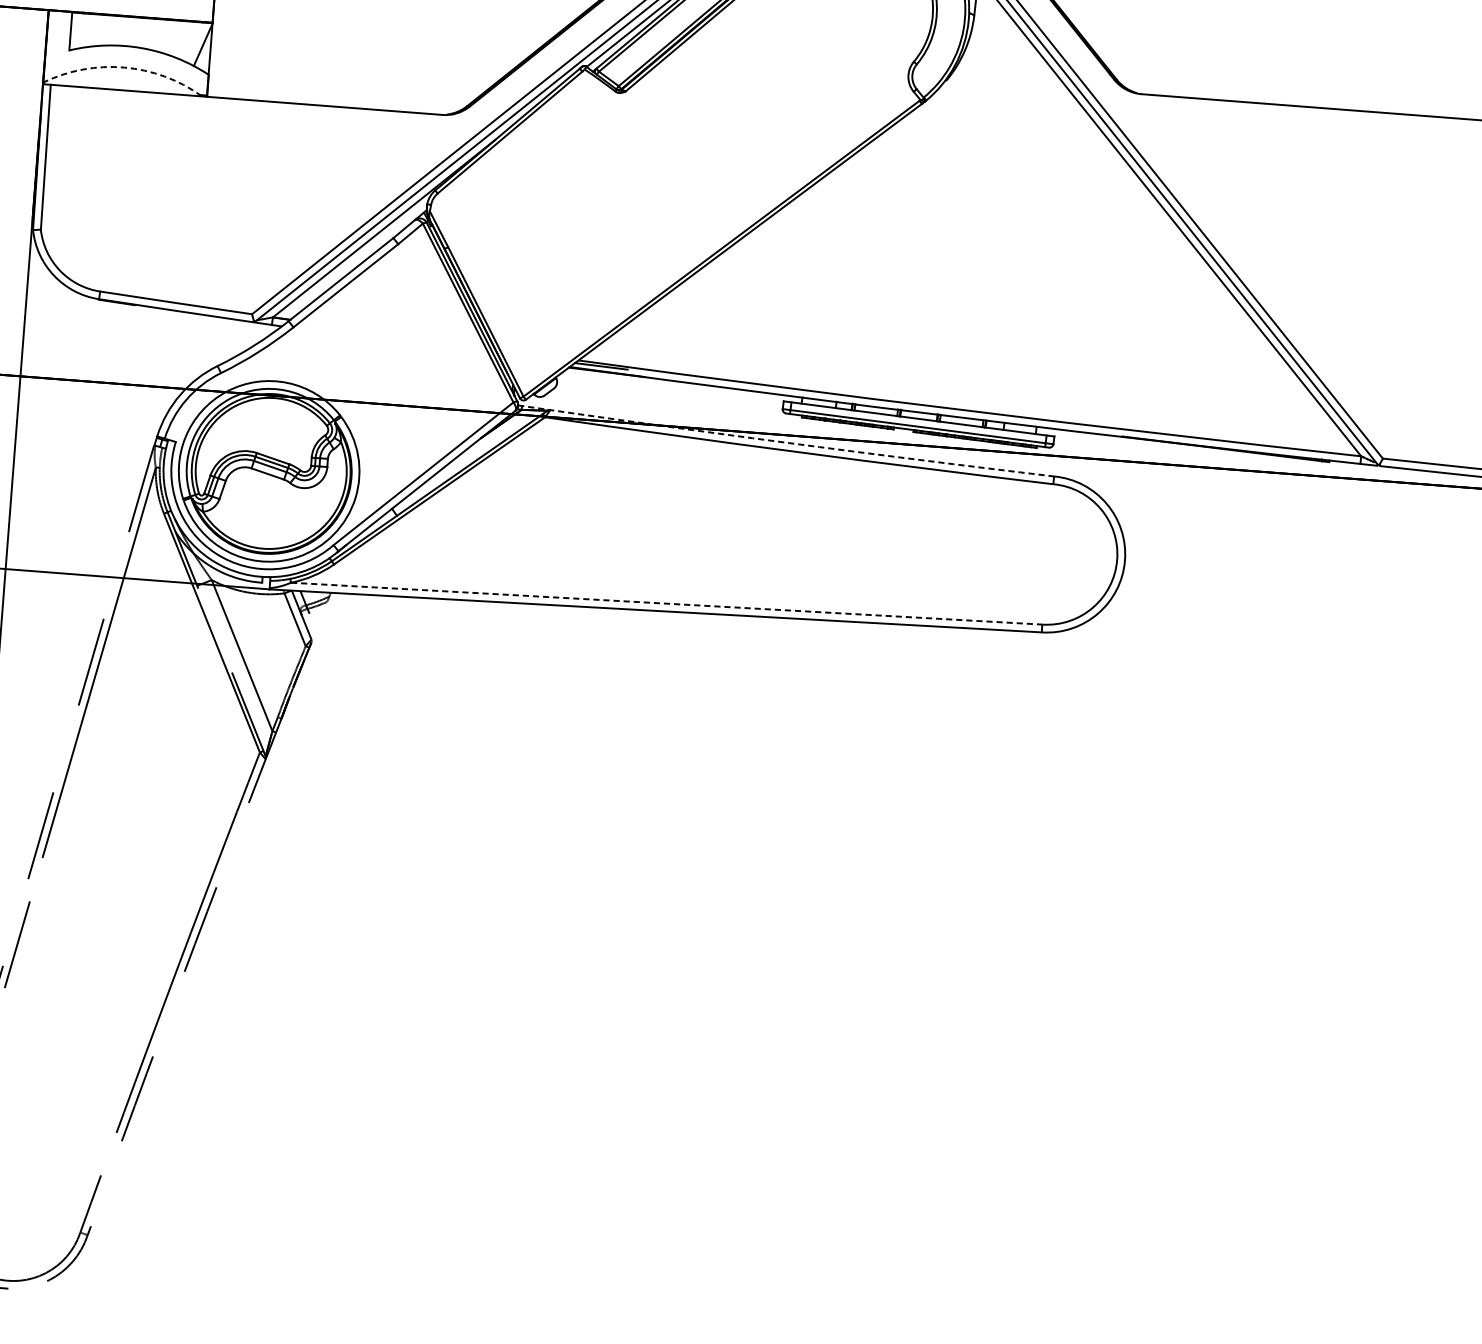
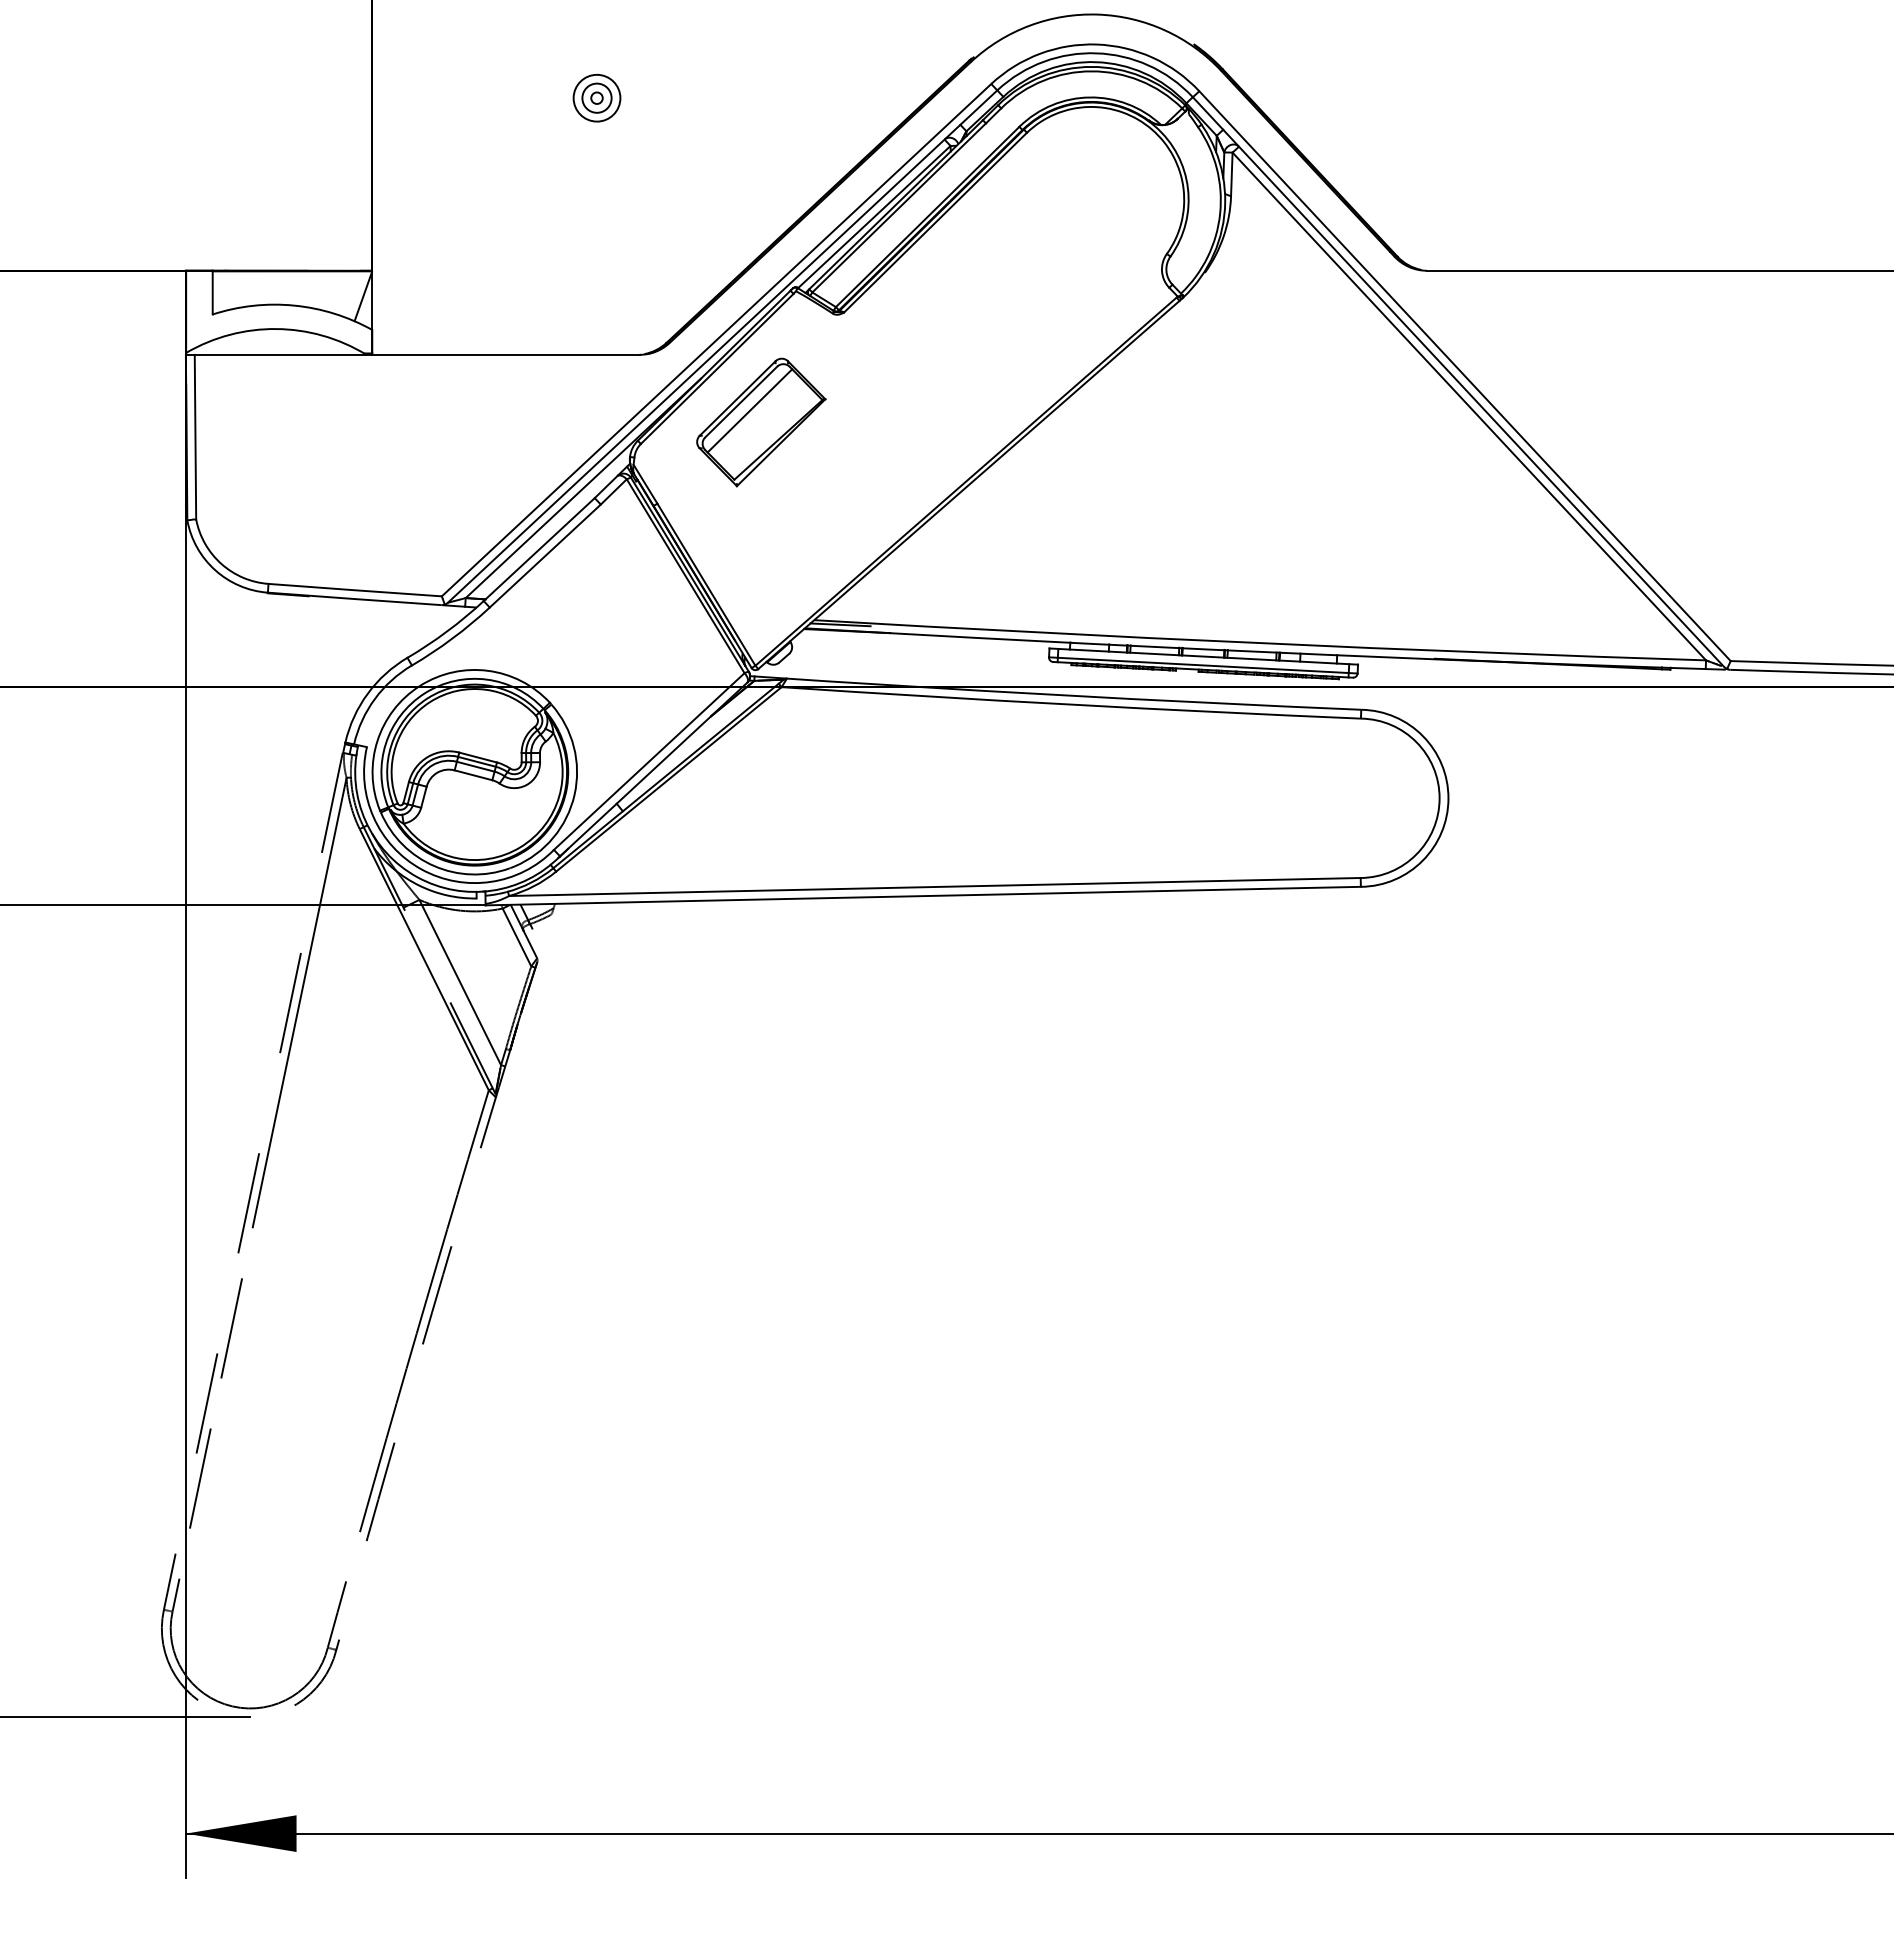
arc: (124, 67) -> (276, 329), dashed -> solid
part: (545, 182) -> (761, 422), added
arc: (785, 442) -> (1055, 694), dashed -> solid
line: (666, 604) -> (934, 887), dashed -> solid

